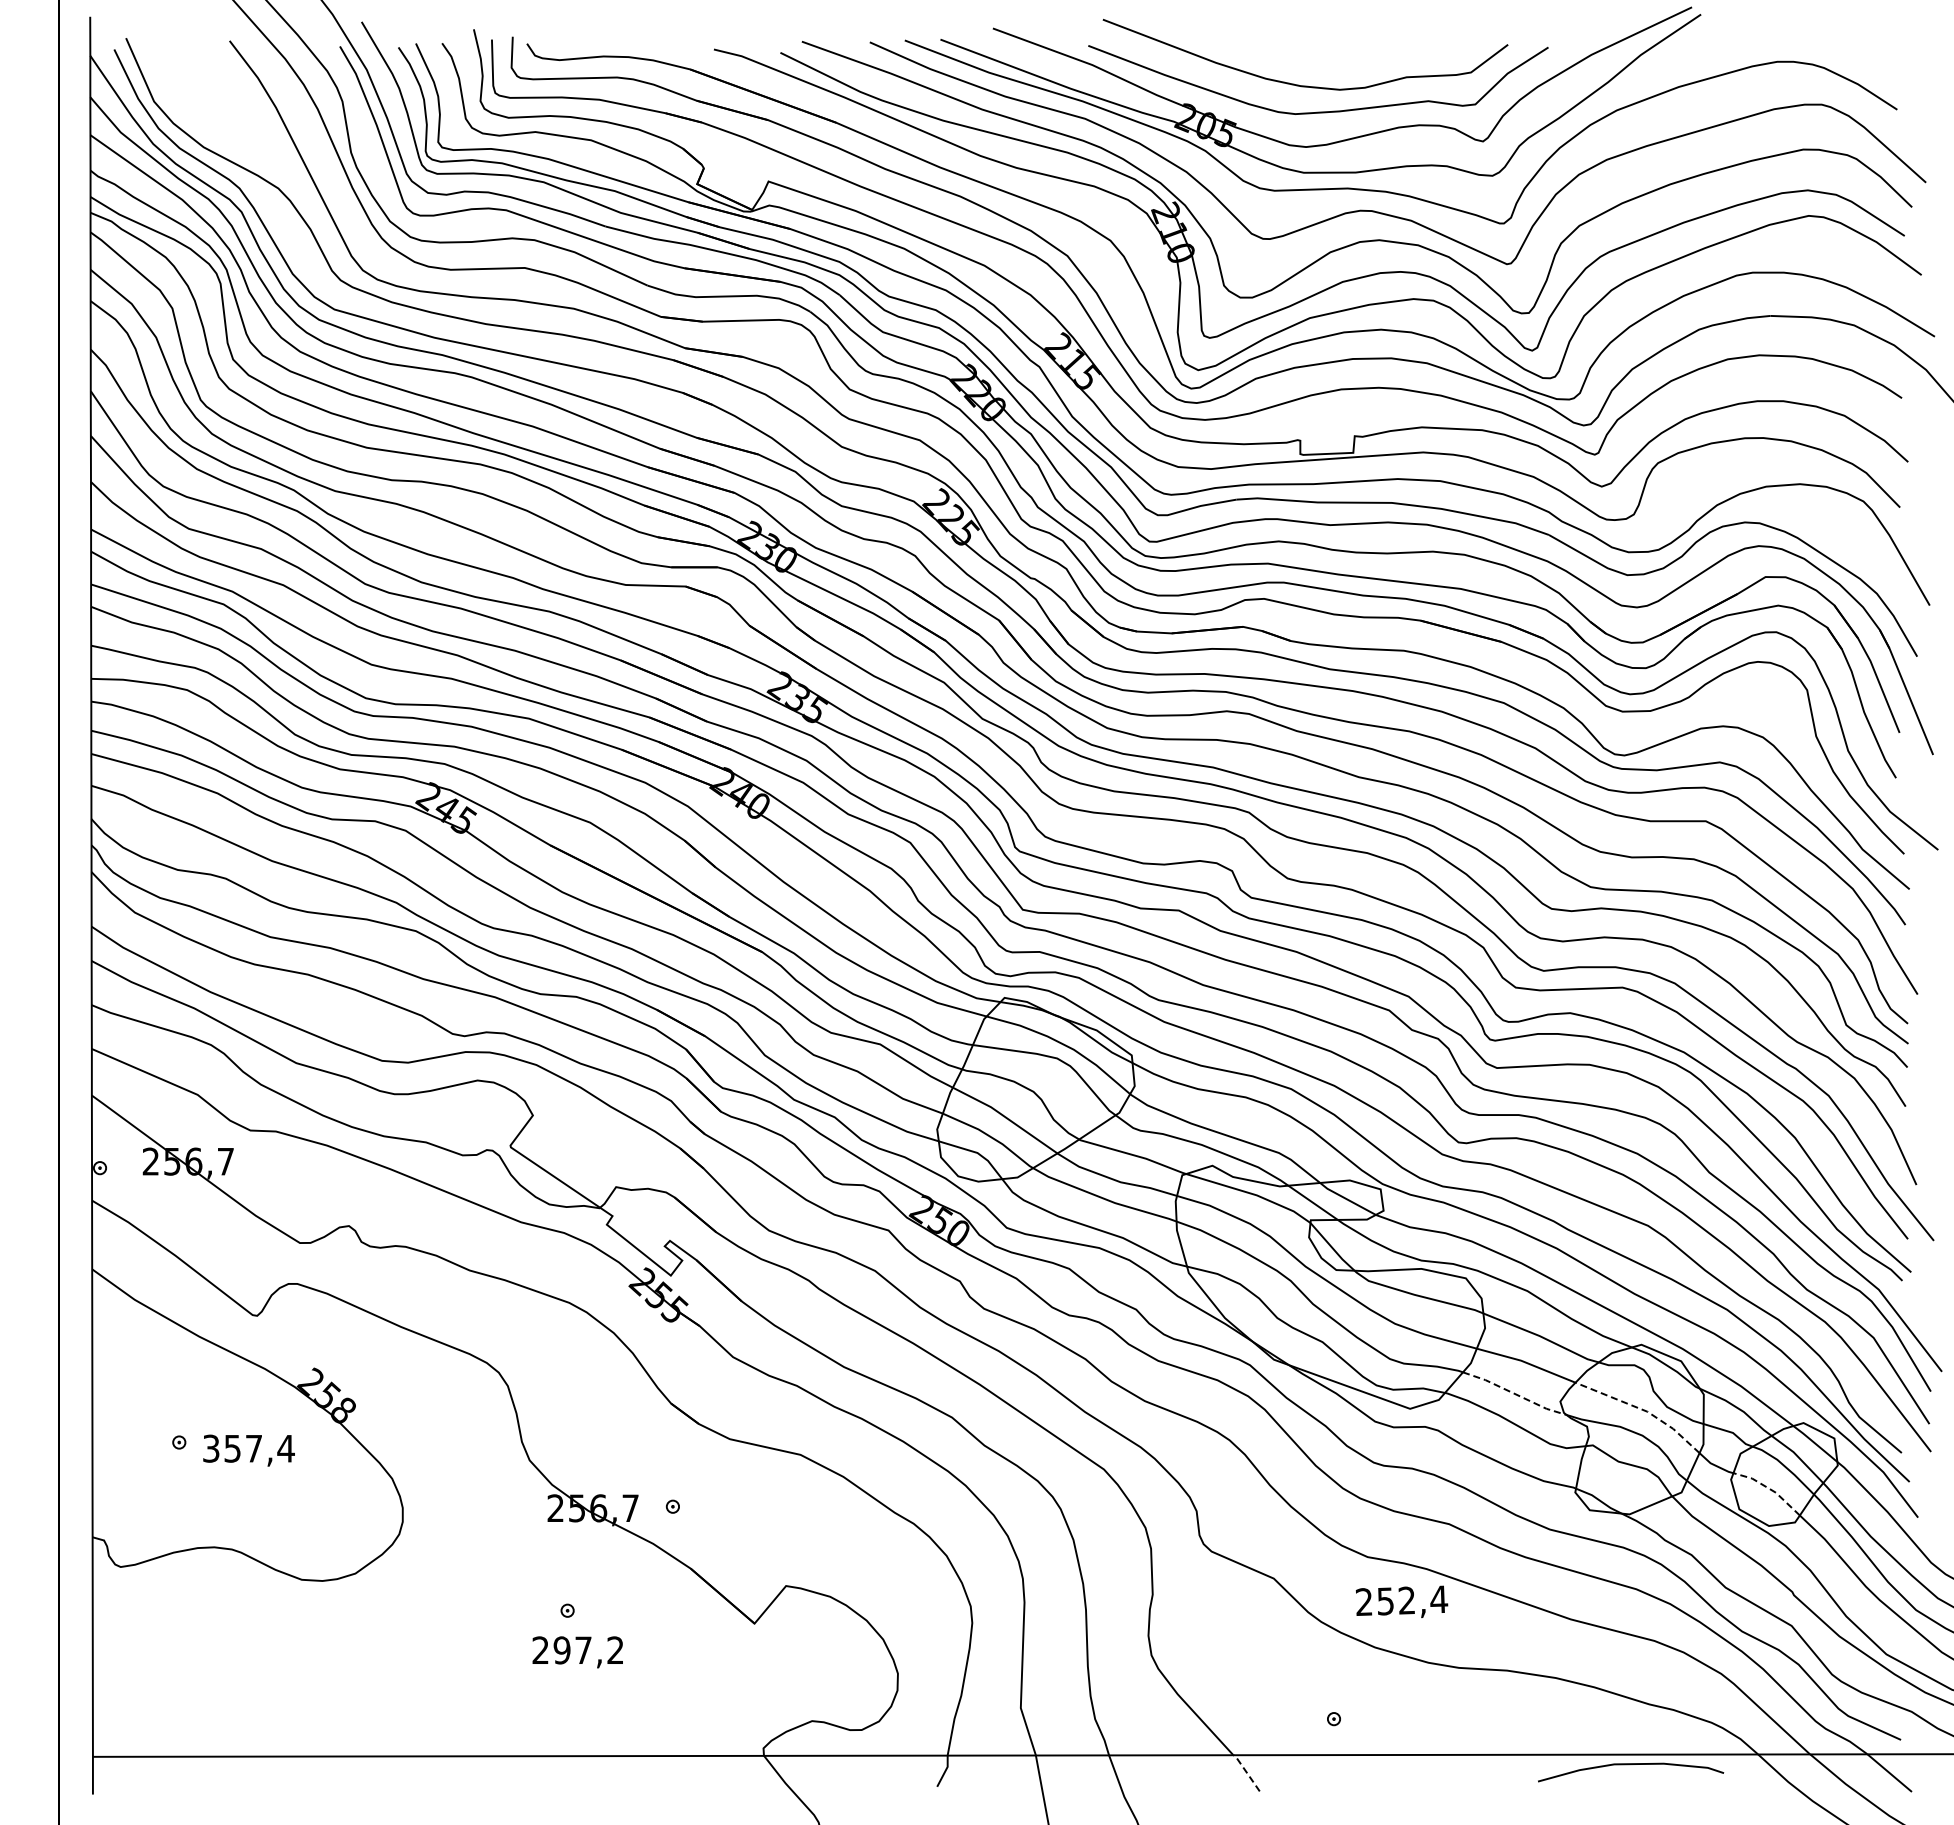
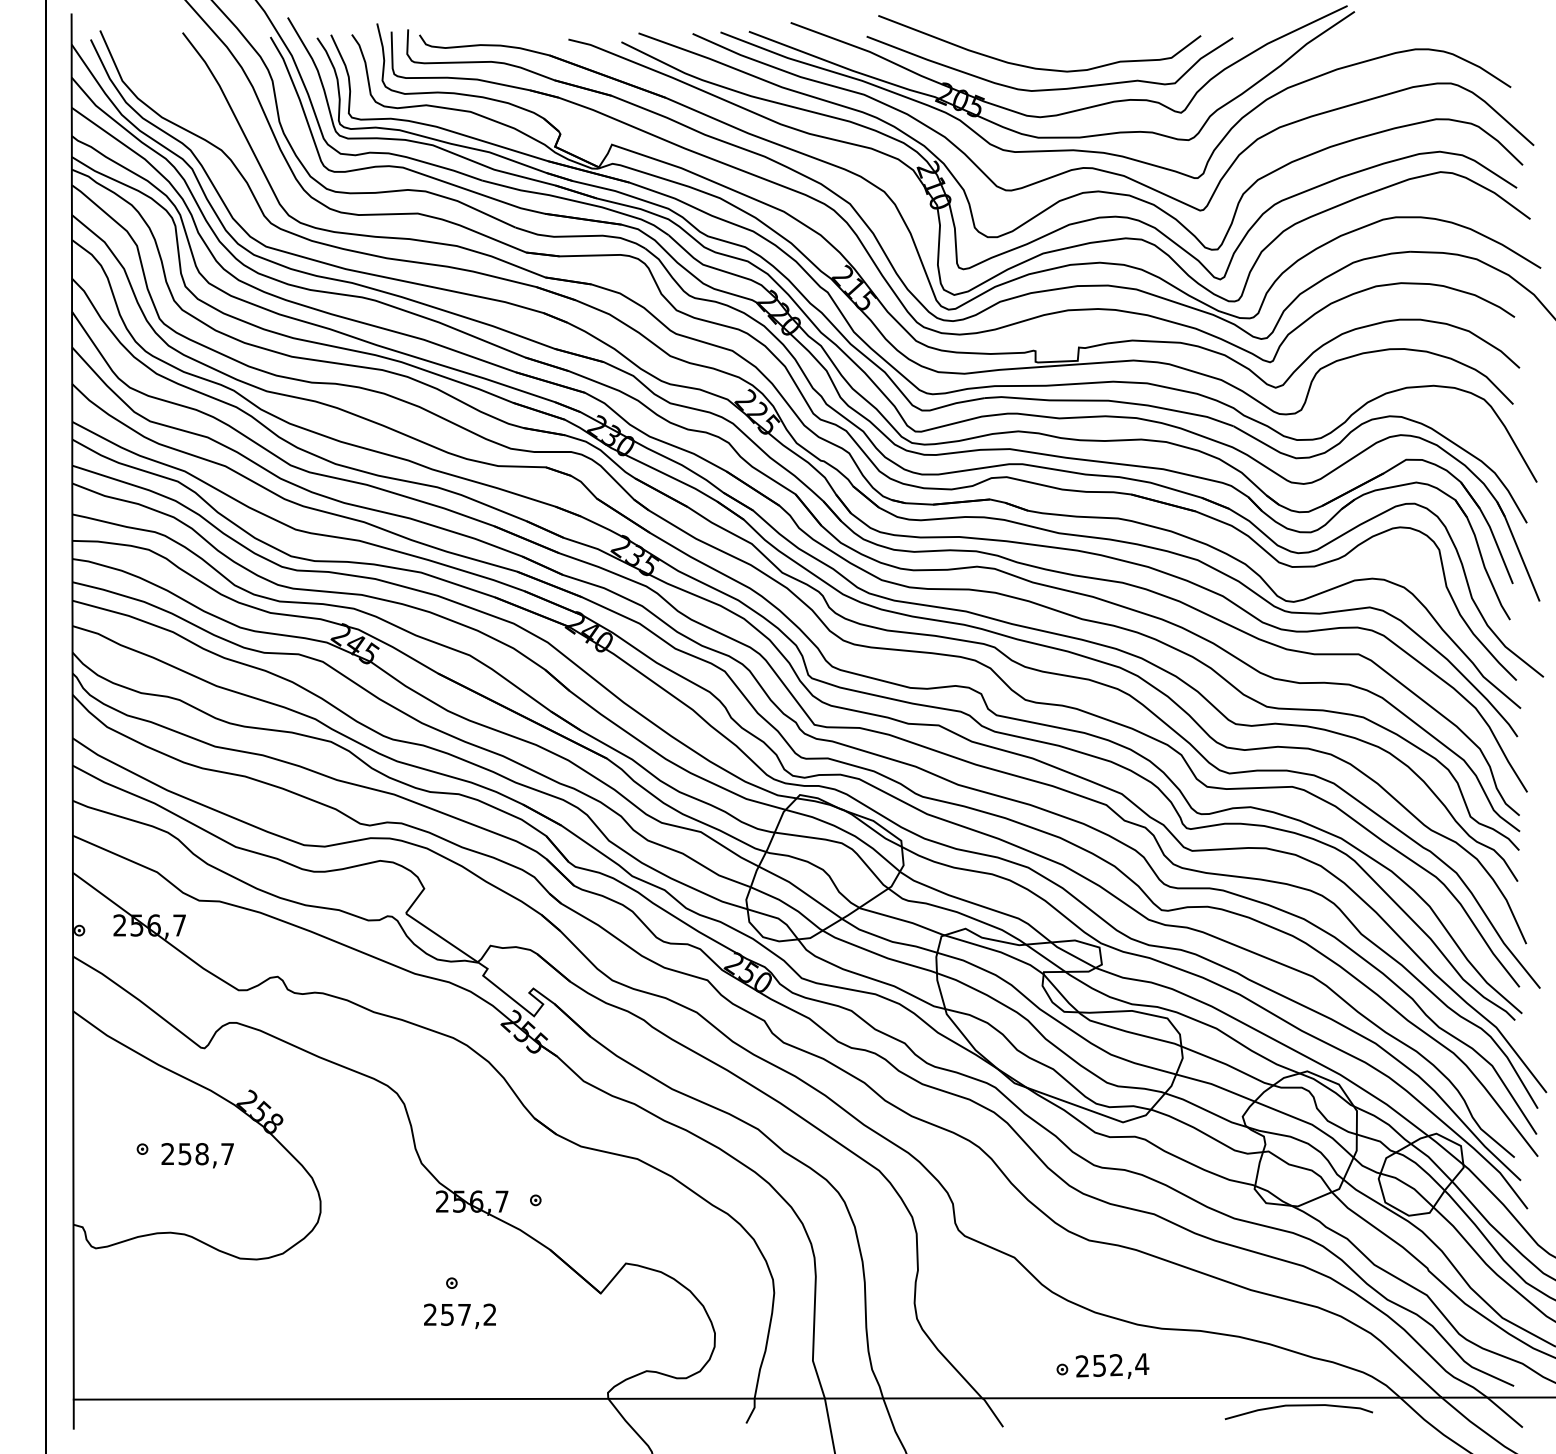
line: (1515, 1394) -> (1206, 1110), dashed -> solid
line: (1642, 1409) -> (1308, 1122), dashed -> solid
text: (248, 1448) -> (197, 1153), 357,4 -> 258,7
line: (1769, 1489) -> (1409, 1186), dashed -> solid
text: (1402, 1601) -> (1112, 1365), moved
text: (561, 1650) -> (447, 1314), 297,2 -> 257,2
line: (1246, 1771) -> (992, 1411), dashed -> solid

